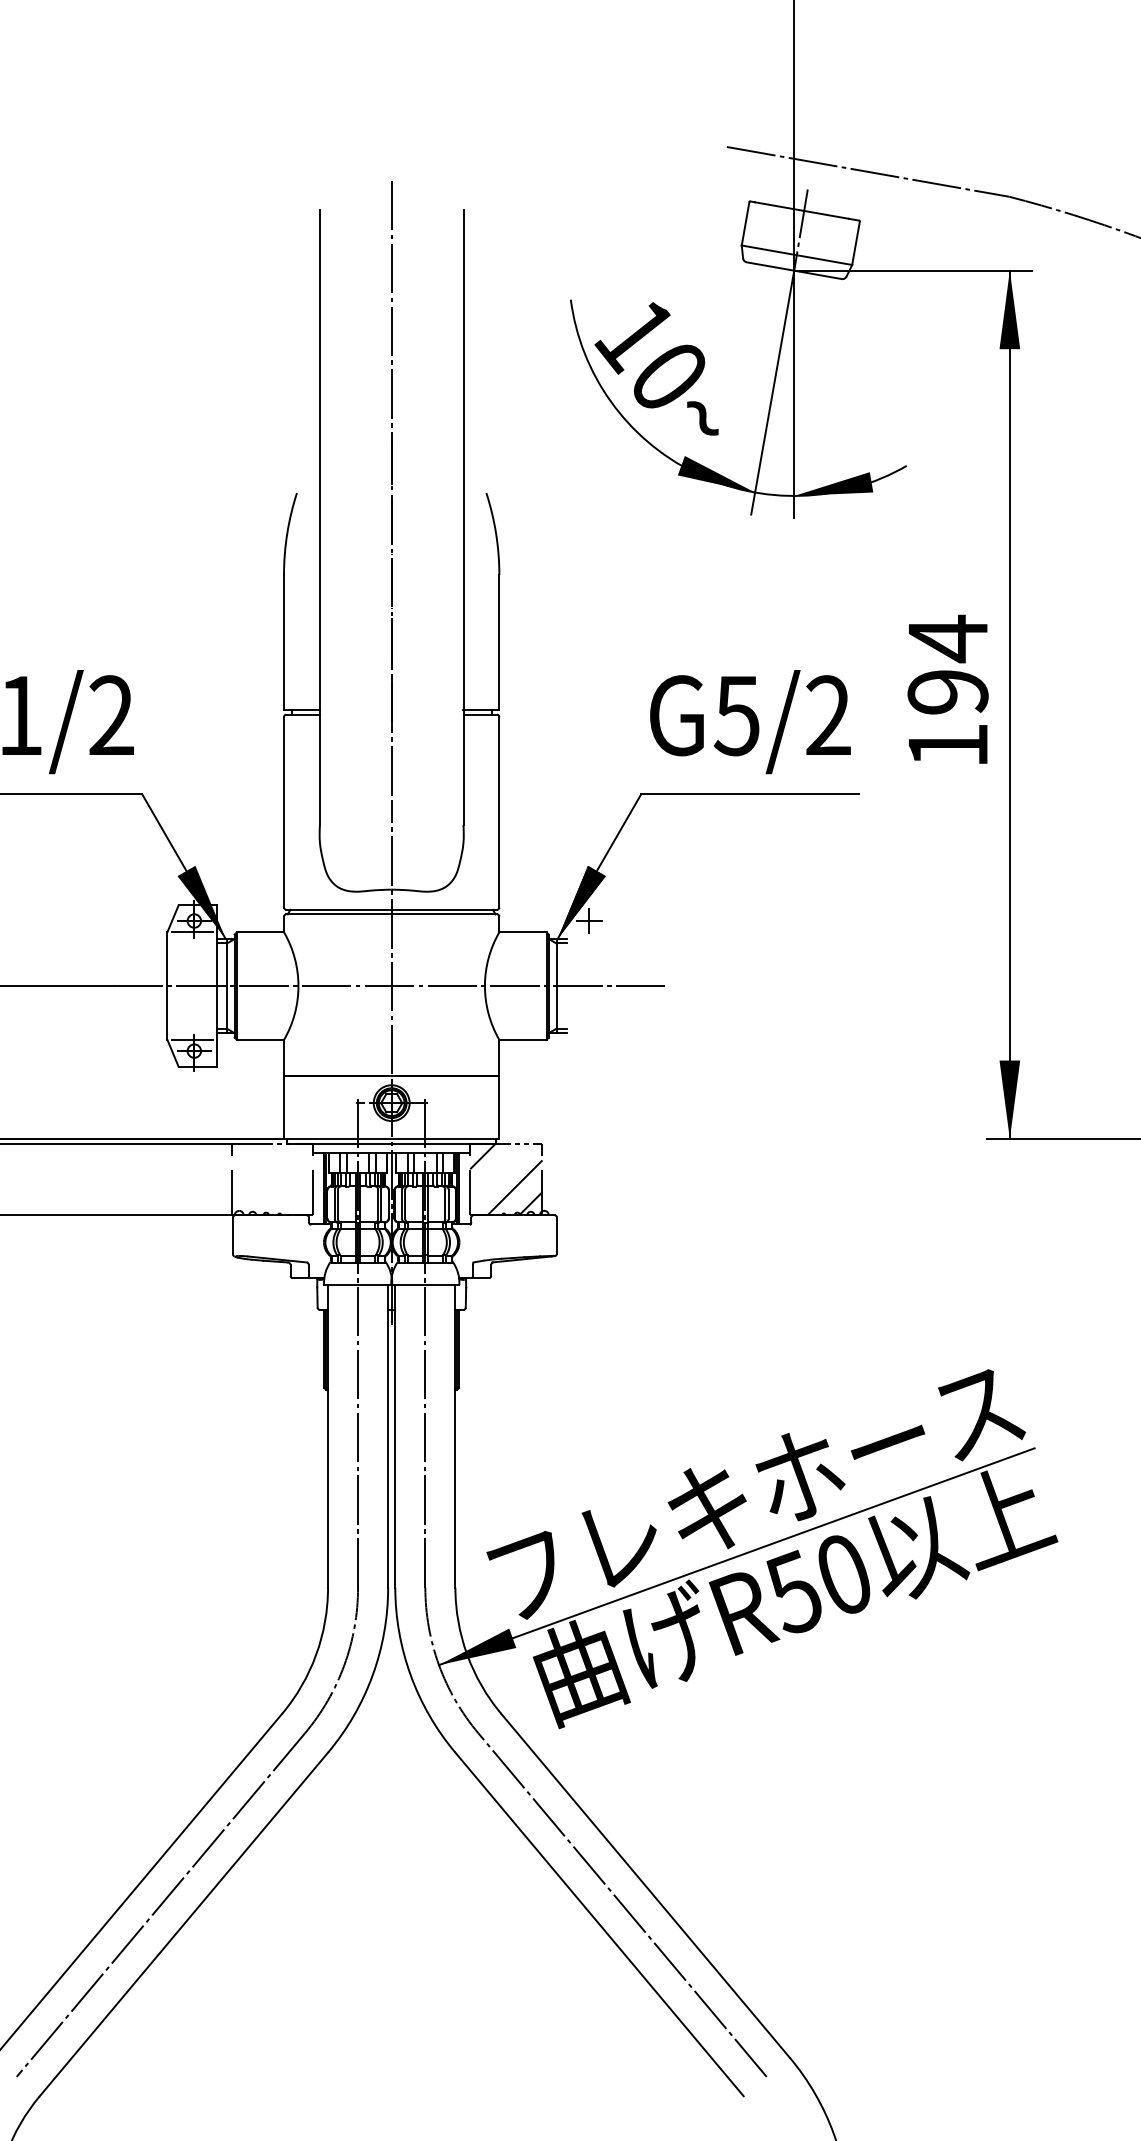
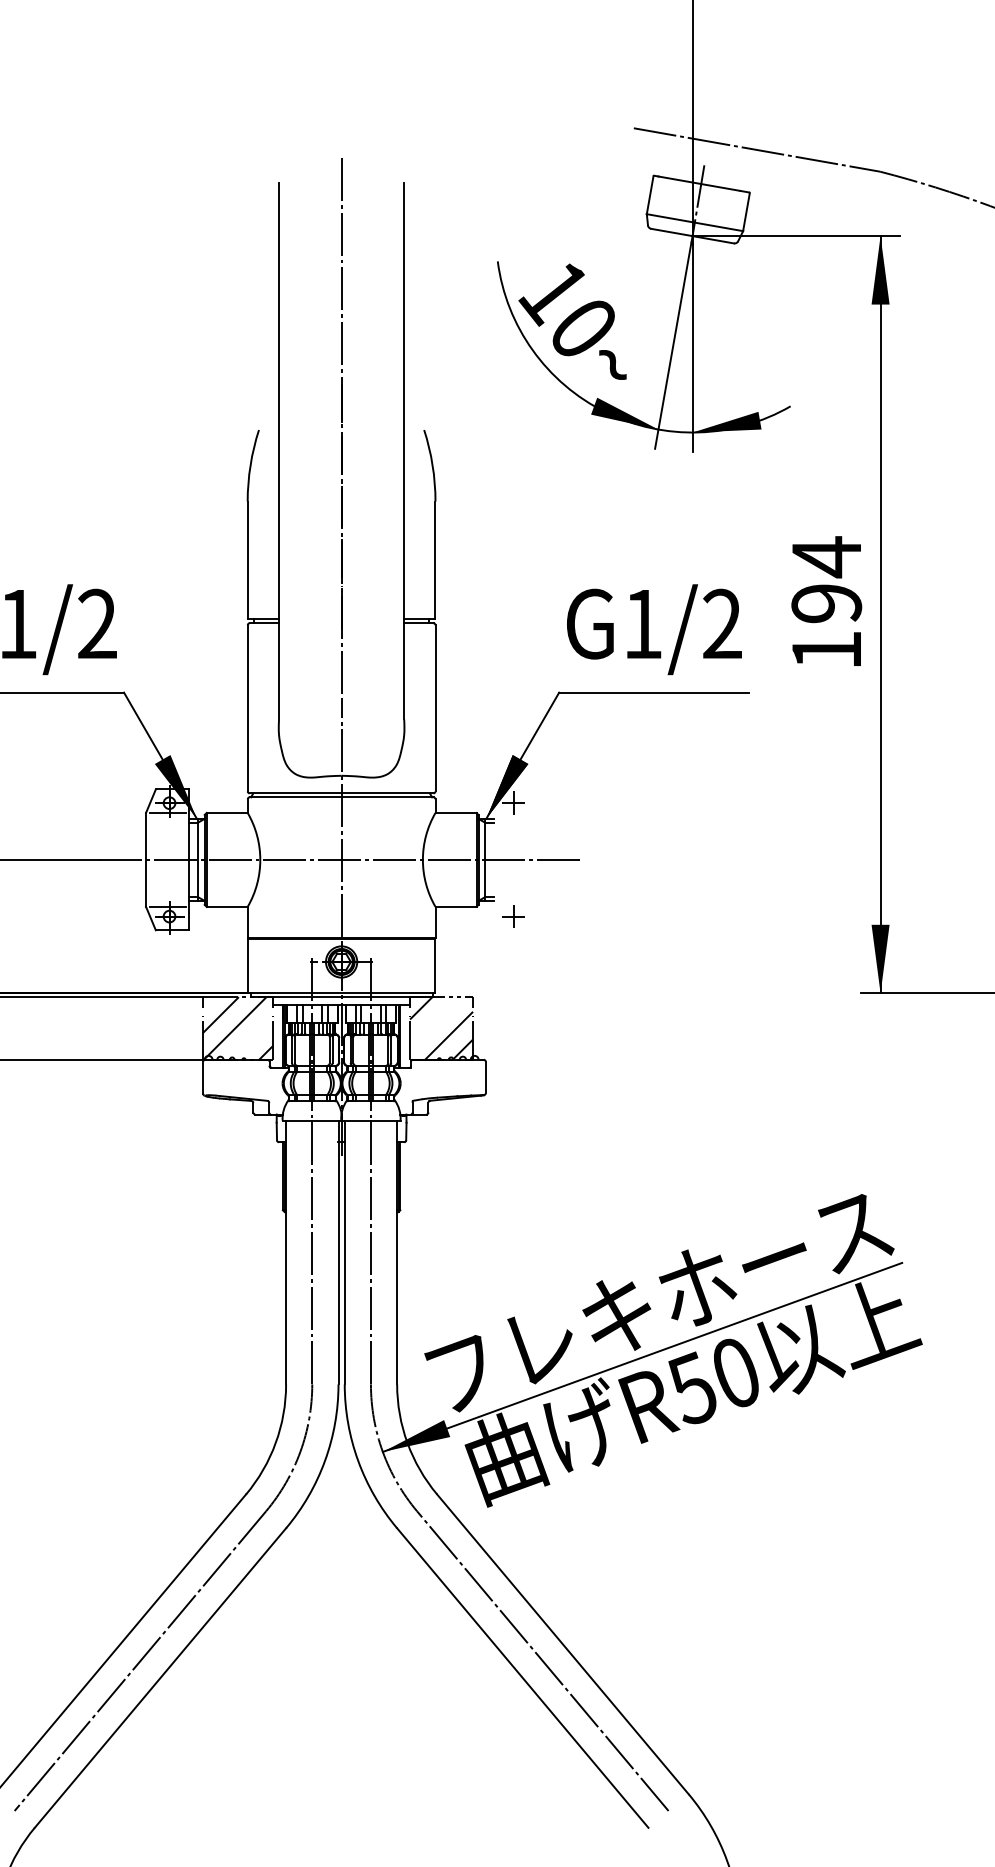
text: (736, 716) -> (642, 624), G5/2 -> G1/2
part: (588, 1051) -> (513, 916), added
hatch: (272, 1179) -> (237, 1028), added

